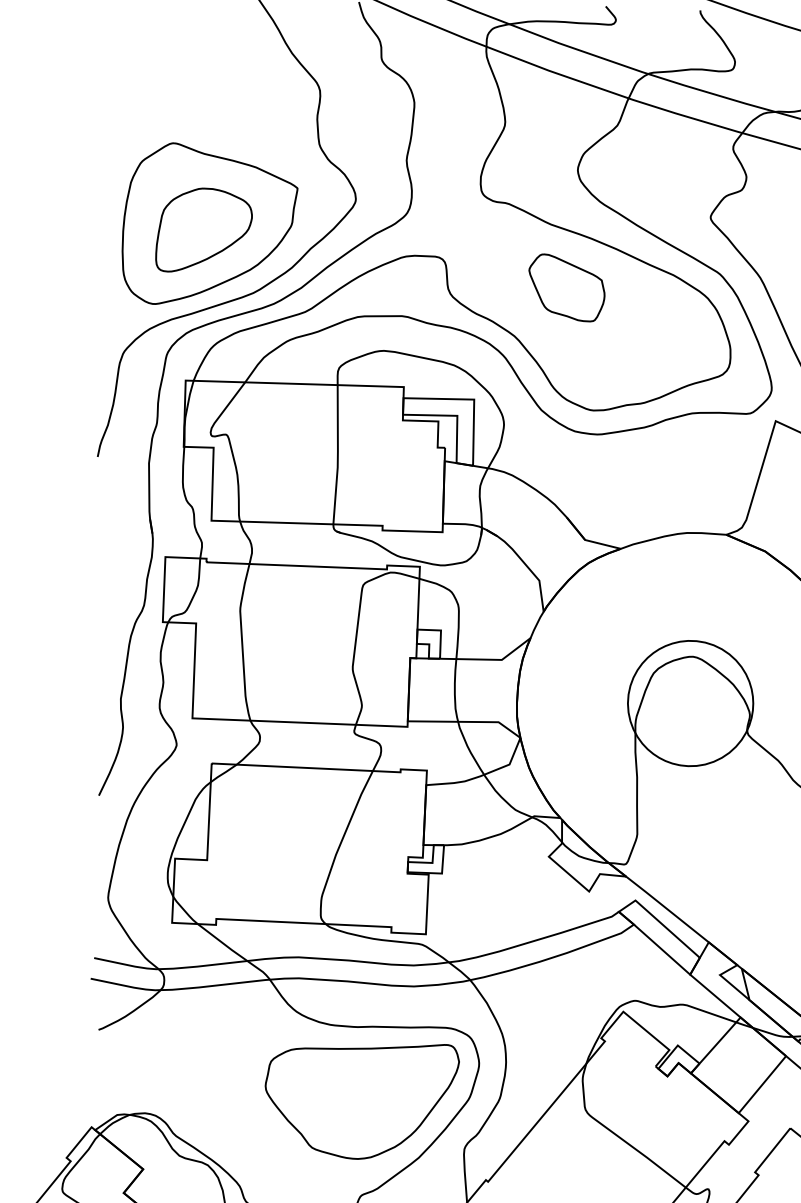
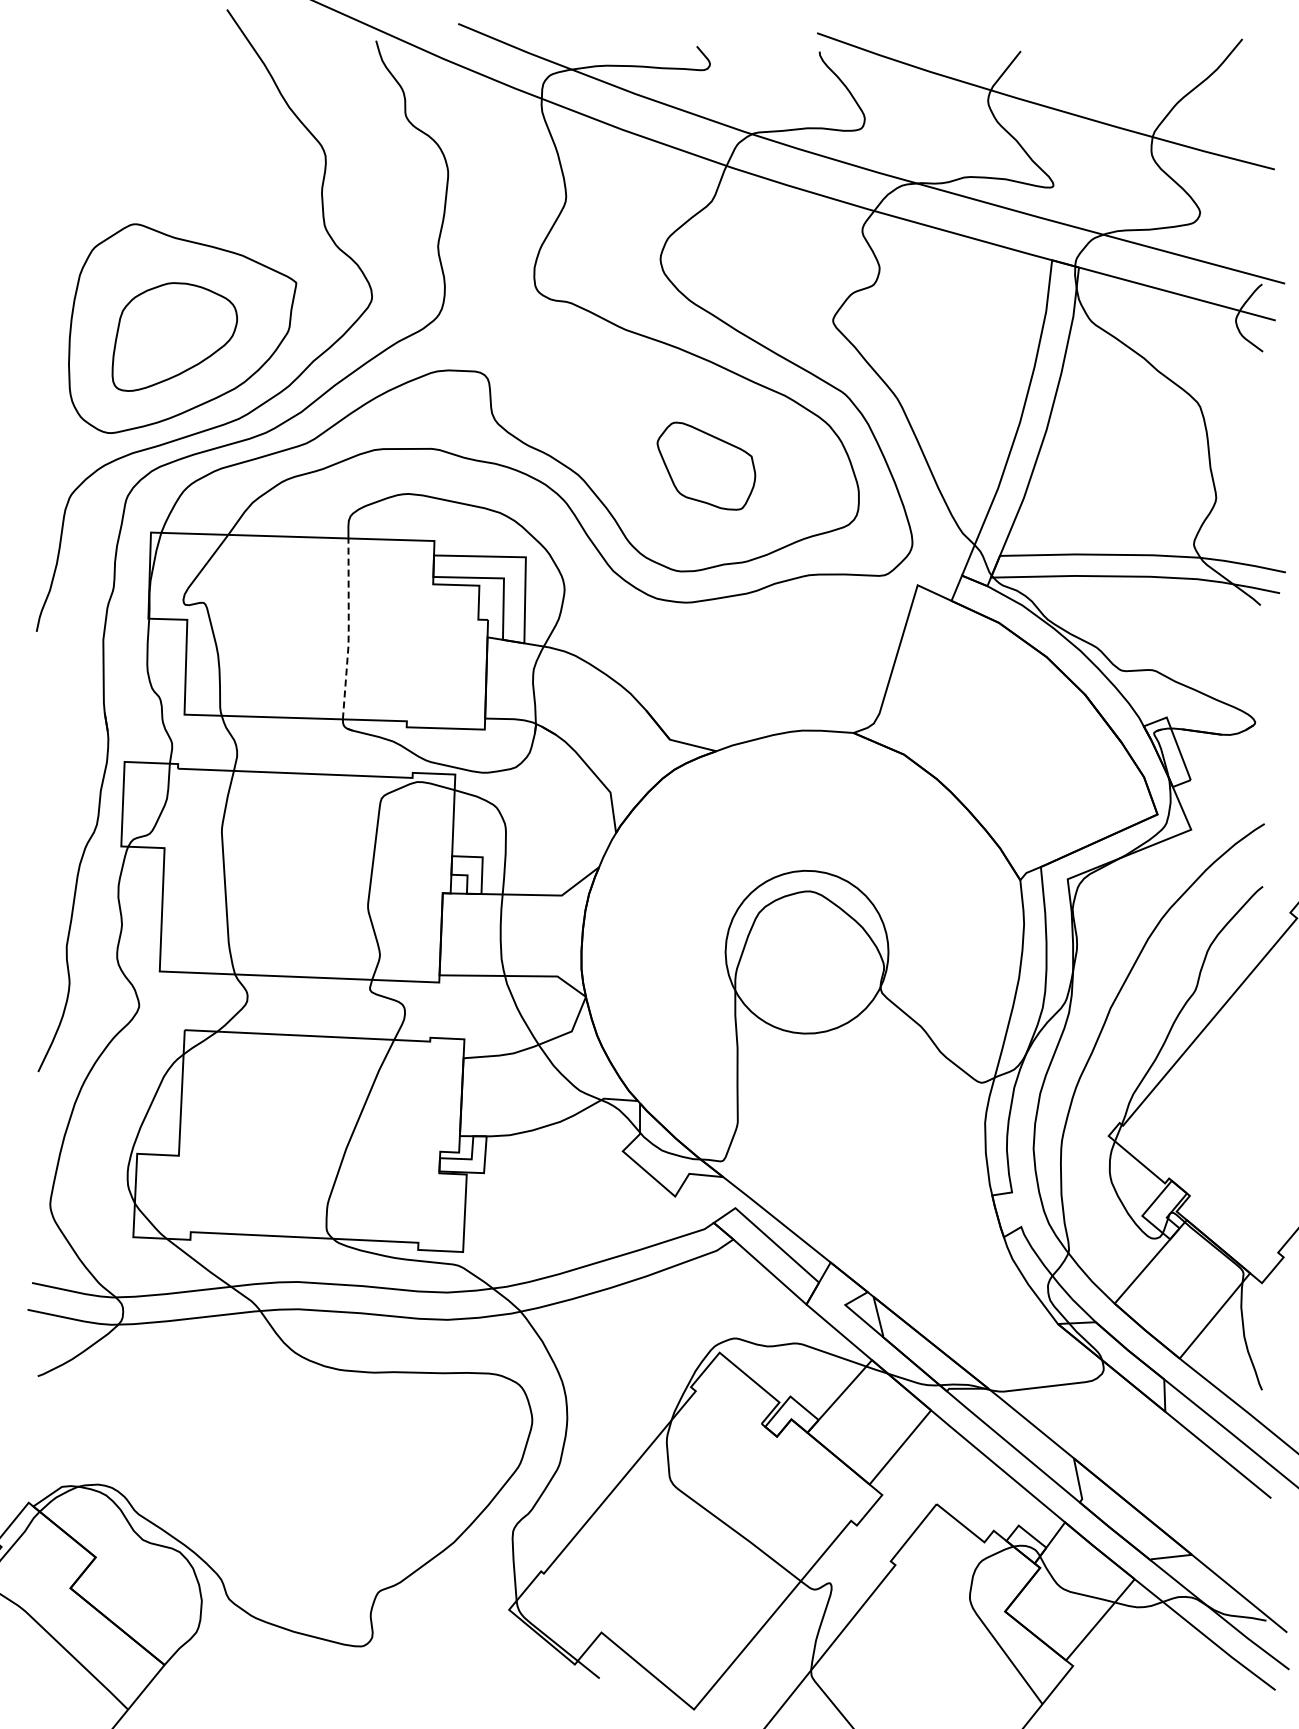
part: (567, 287) -> (706, 465), moved
line: (337, 454) -> (348, 628), solid -> dashed
part: (362, 1101) -> (380, 1469), removed

